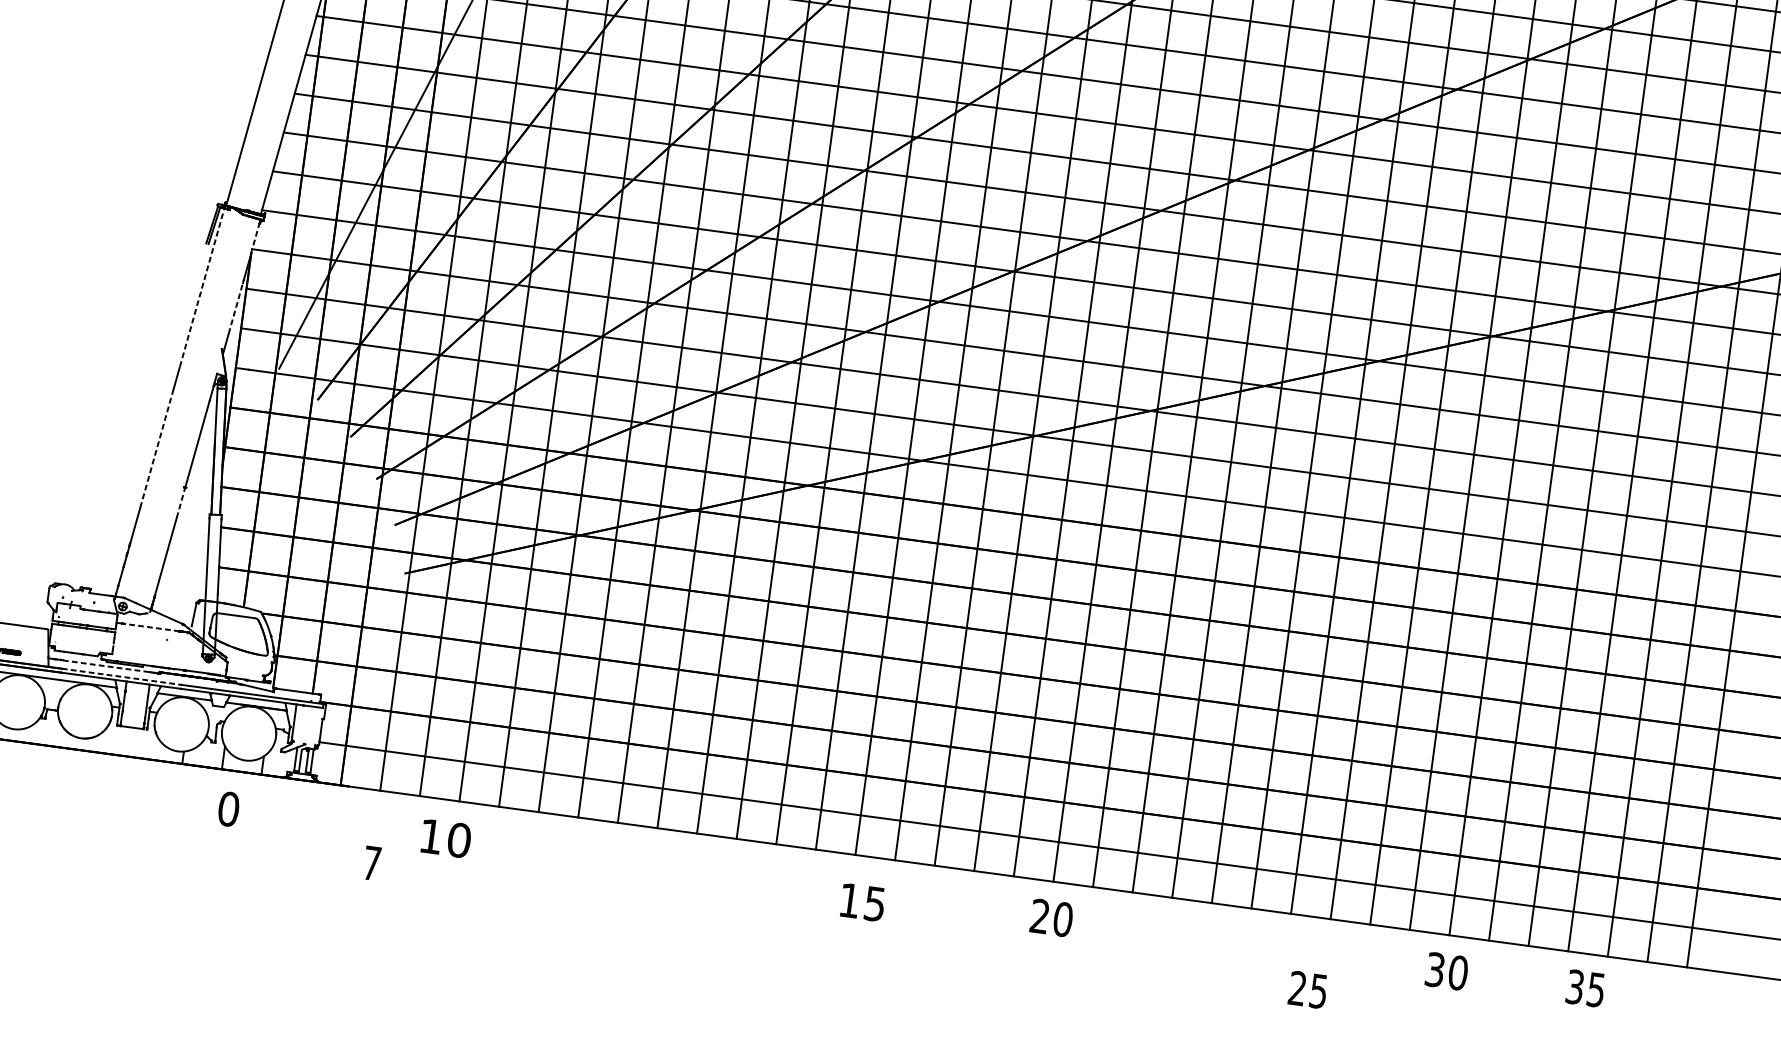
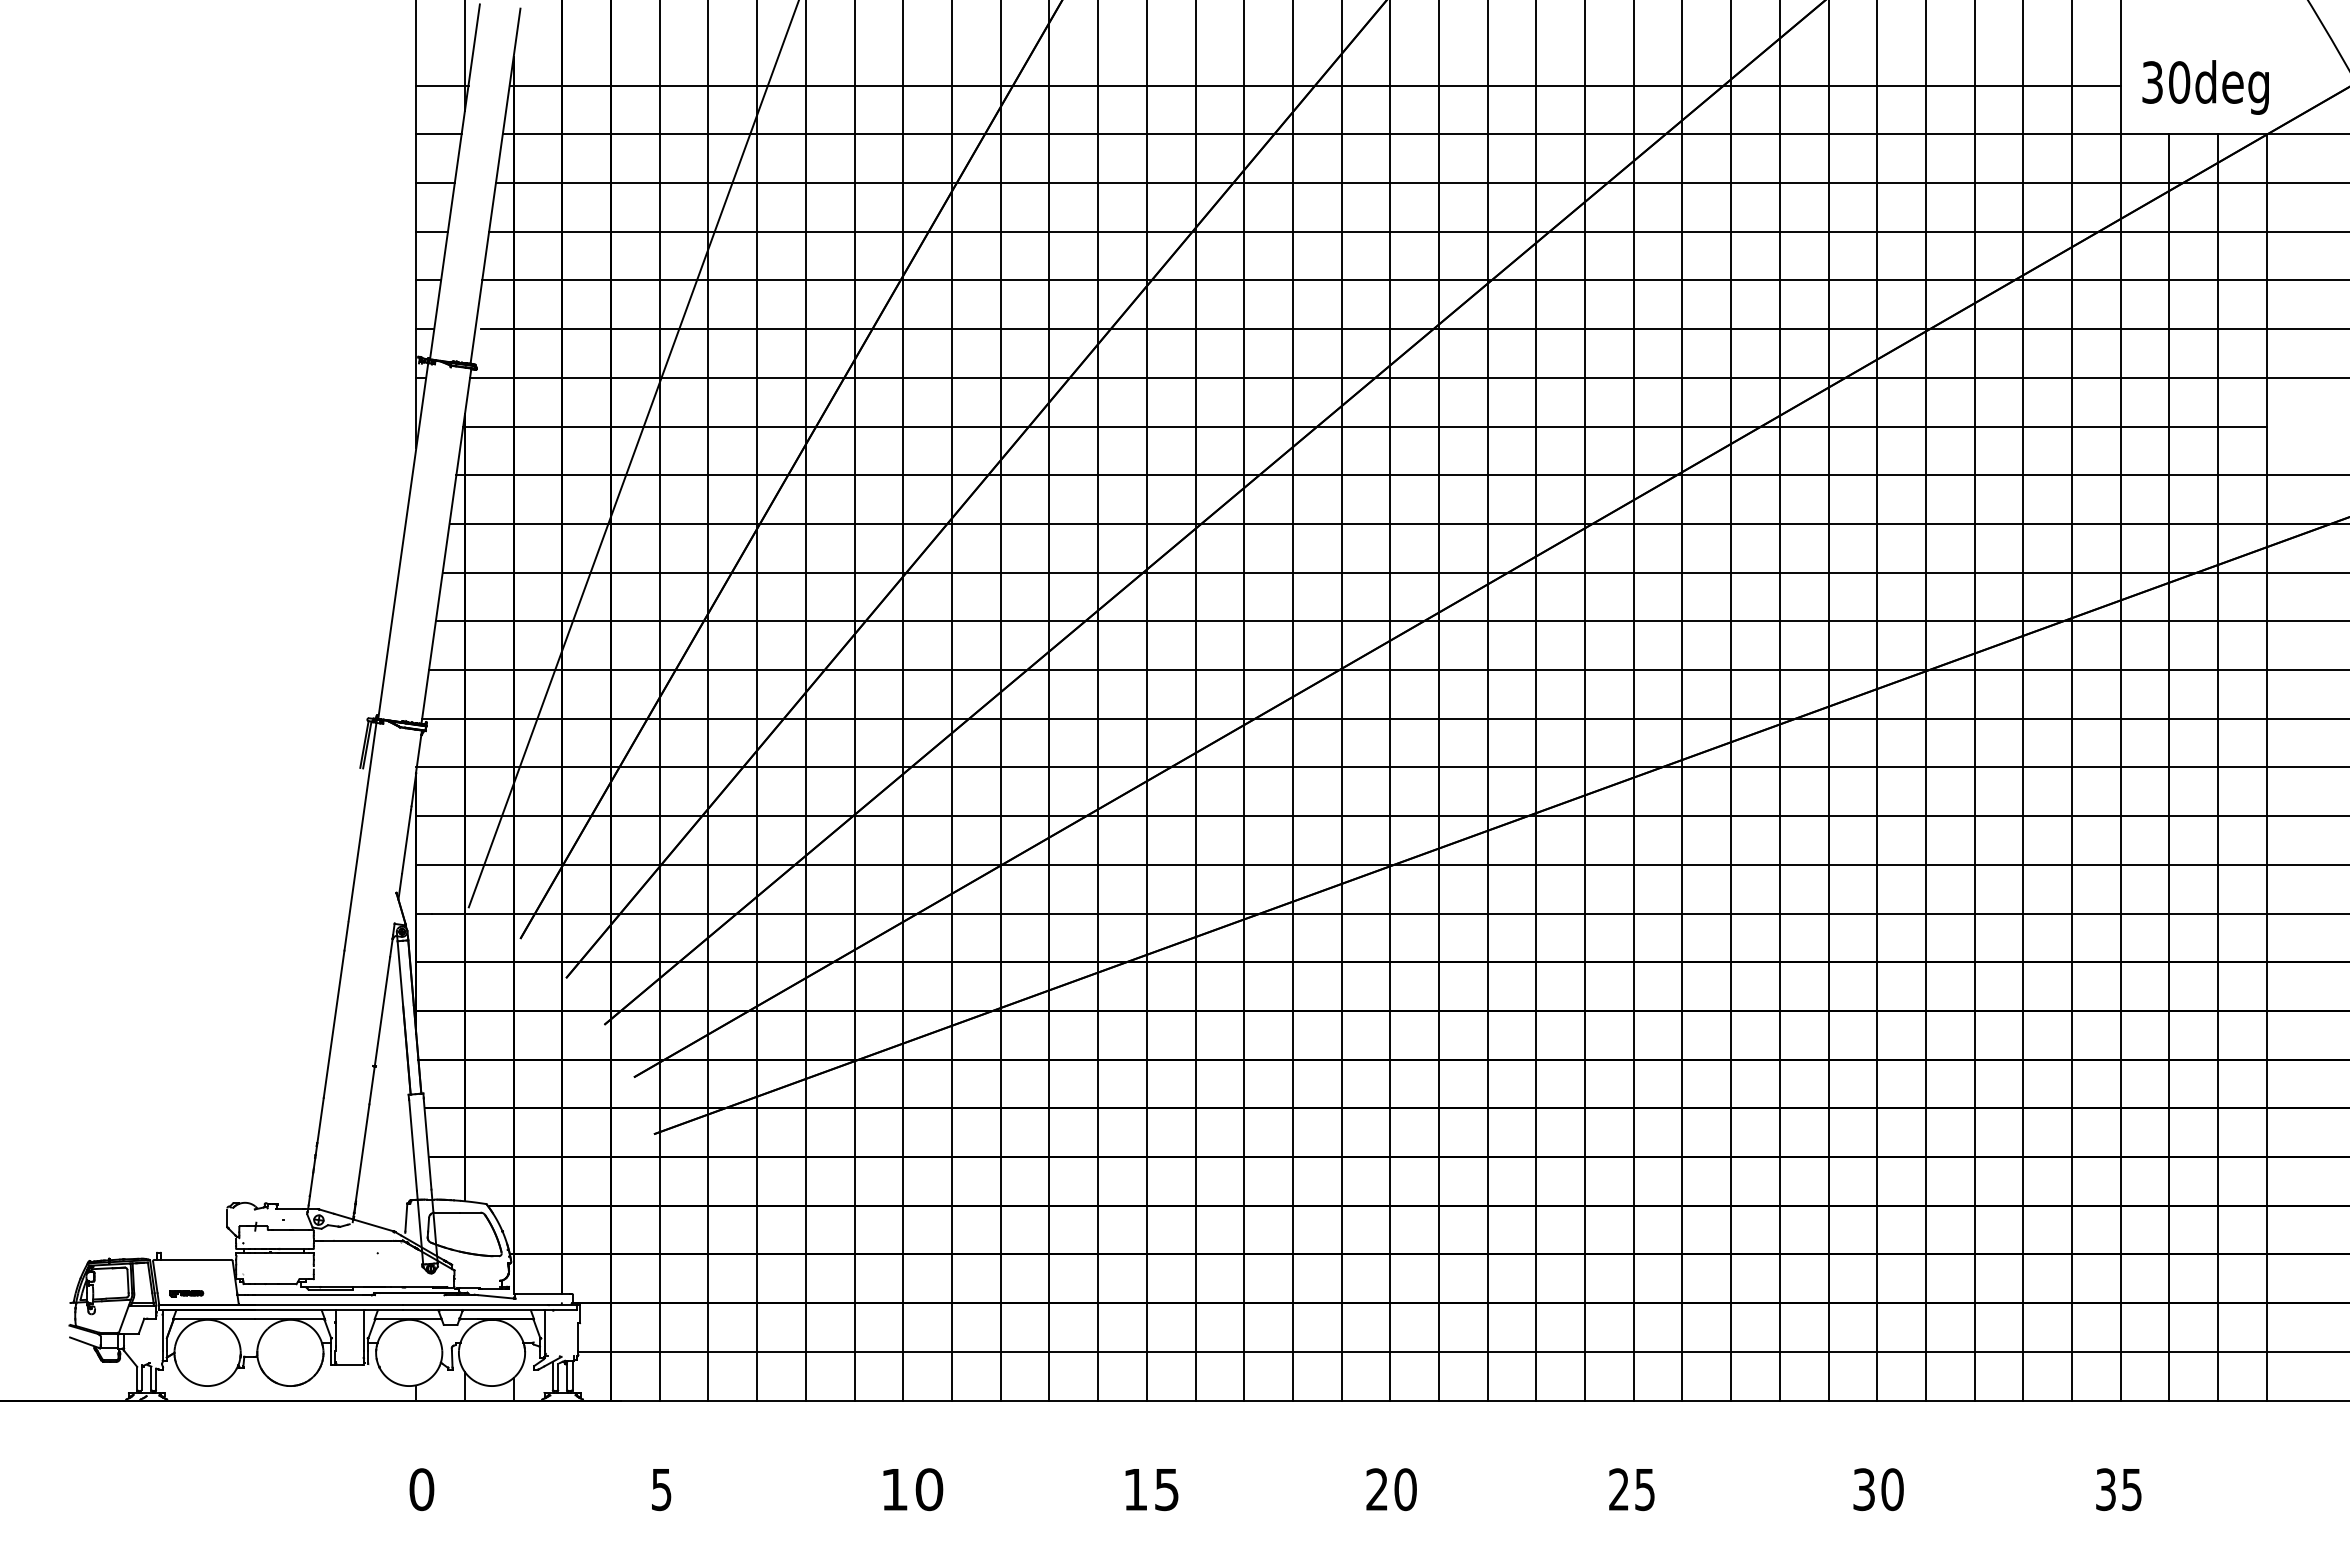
line: (255, 238) -> (418, 753), dashed -> solid
line: (202, 287) -> (362, 821), dashed -> solid
line: (235, 308) -> (406, 841), dashed -> solid
line: (157, 448) -> (334, 1023), dashed -> solid
line: (181, 502) -> (372, 1084), dashed -> solid
line: (150, 627) -> (355, 1240), dashed -> solid
line: (108, 667) -> (311, 1295), dashed -> solid
line: (122, 677) -> (329, 1305), dashed -> solid
text: (228, 809) -> (421, 1489), moved
text: (446, 838) -> (913, 1489), moved
text: (371, 864) -> (661, 1490), 7 -> 5
text: (862, 903) -> (1151, 1490), moved
text: (1051, 917) -> (1391, 1489), moved
text: (1446, 971) -> (1878, 1489), moved
text: (1585, 988) -> (2118, 1489), moved
text: (1307, 989) -> (1631, 1489), moved

